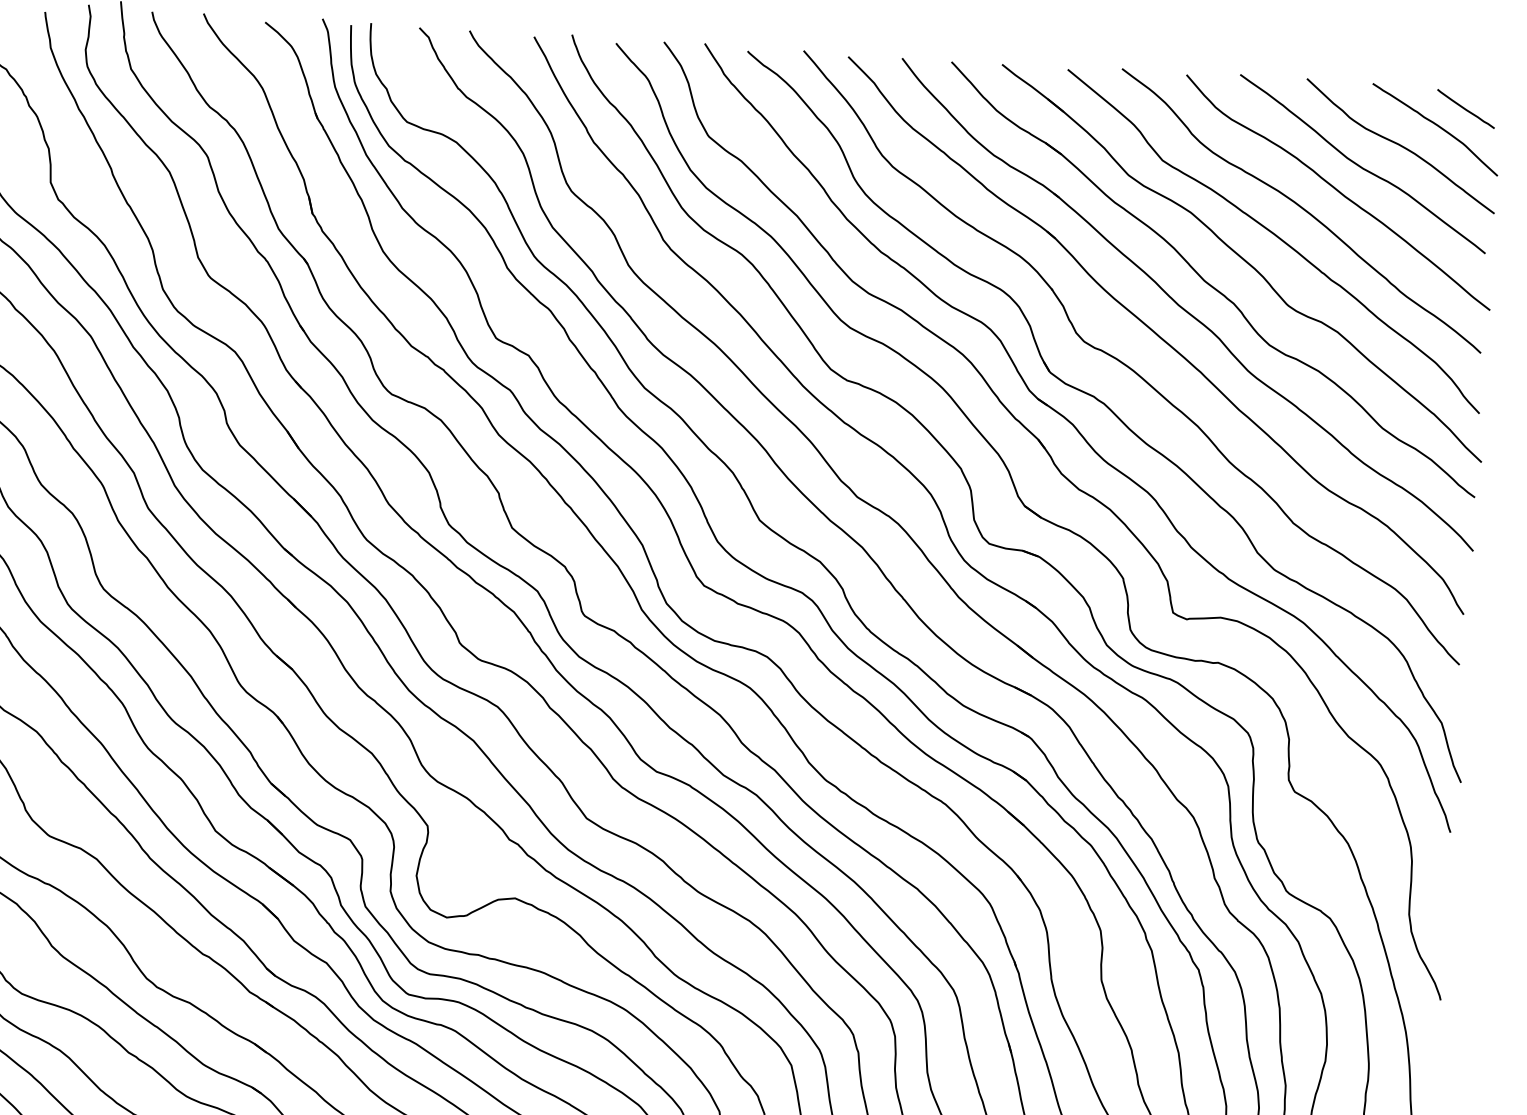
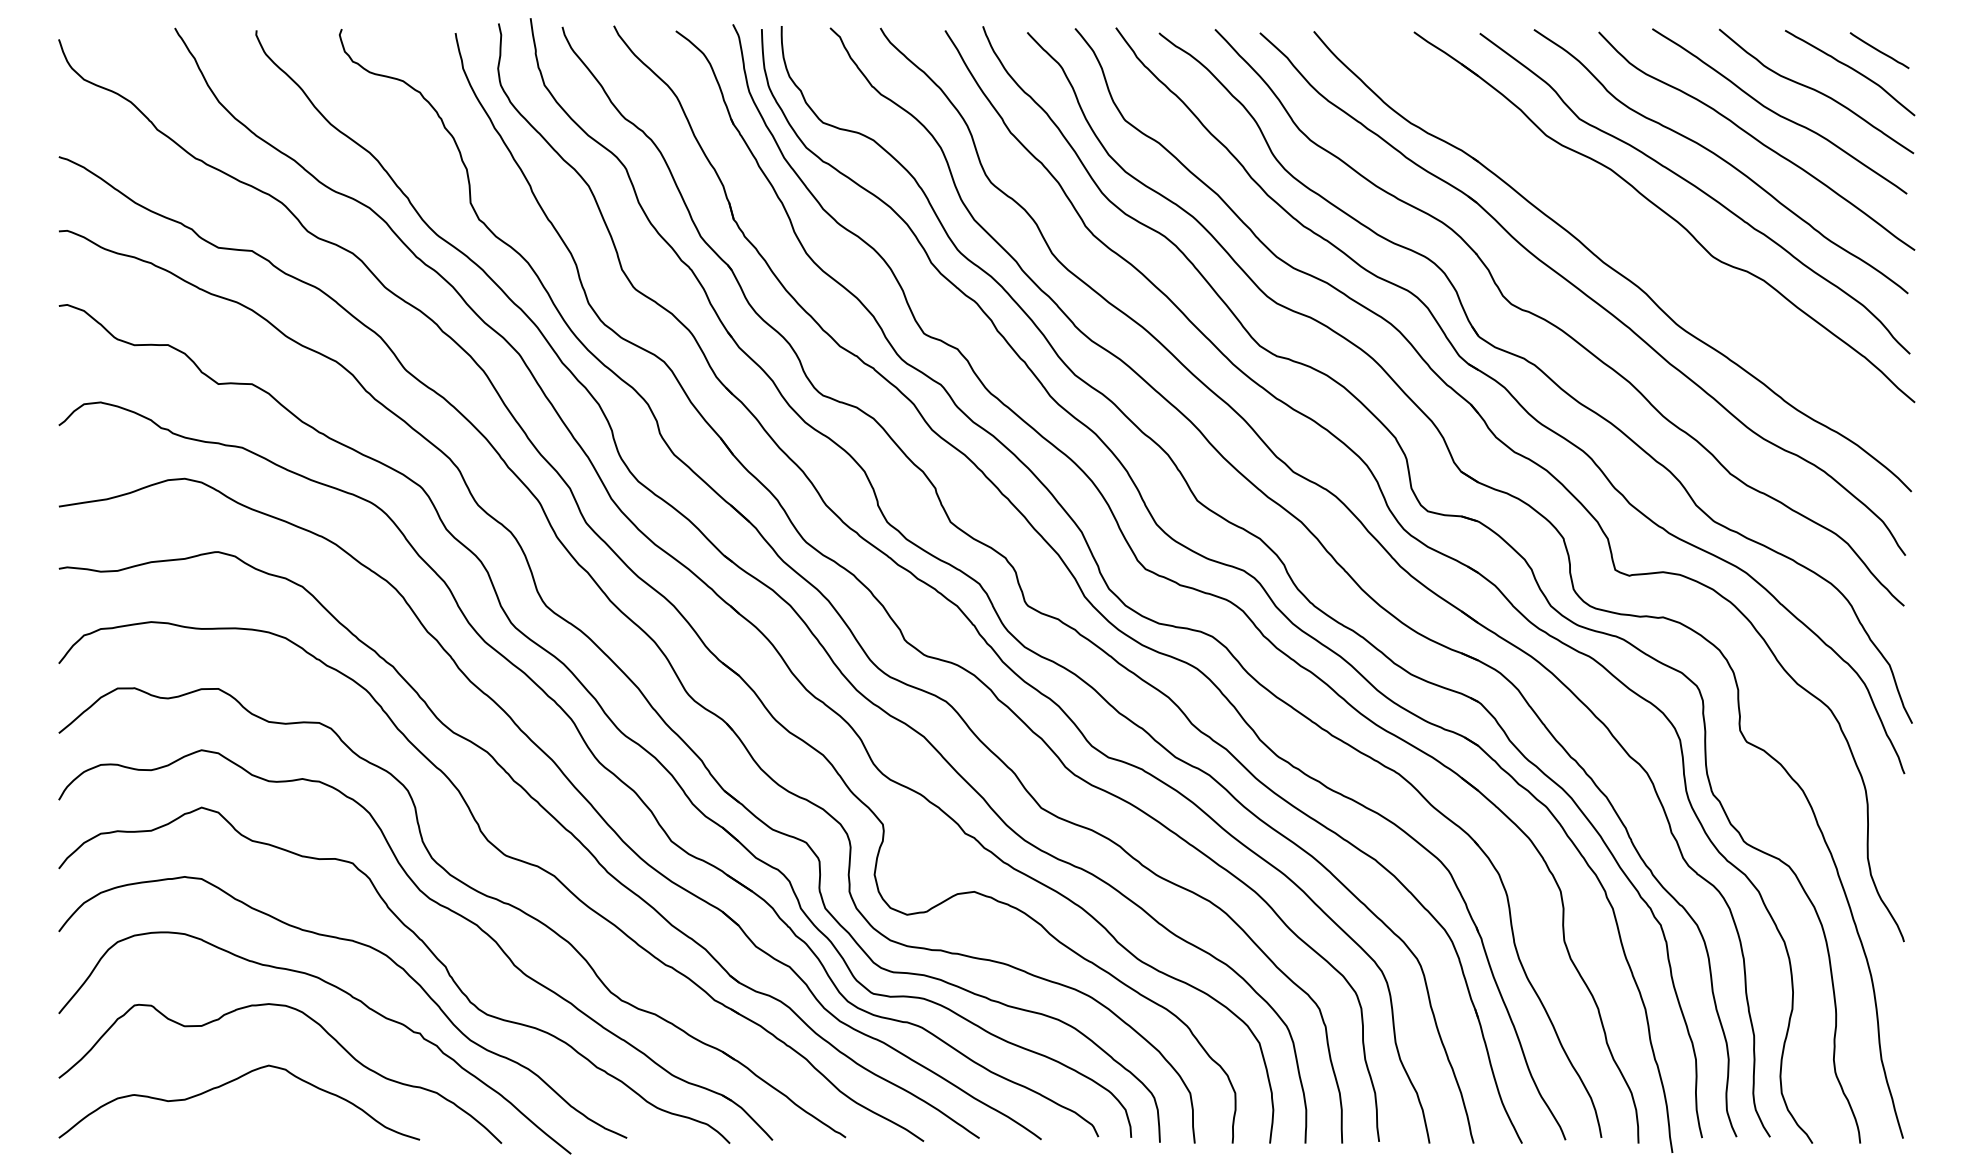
part: (1212, 280) -> (1636, 235), removed

